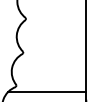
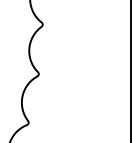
line: (46, 92) -> (72, 132), removed

